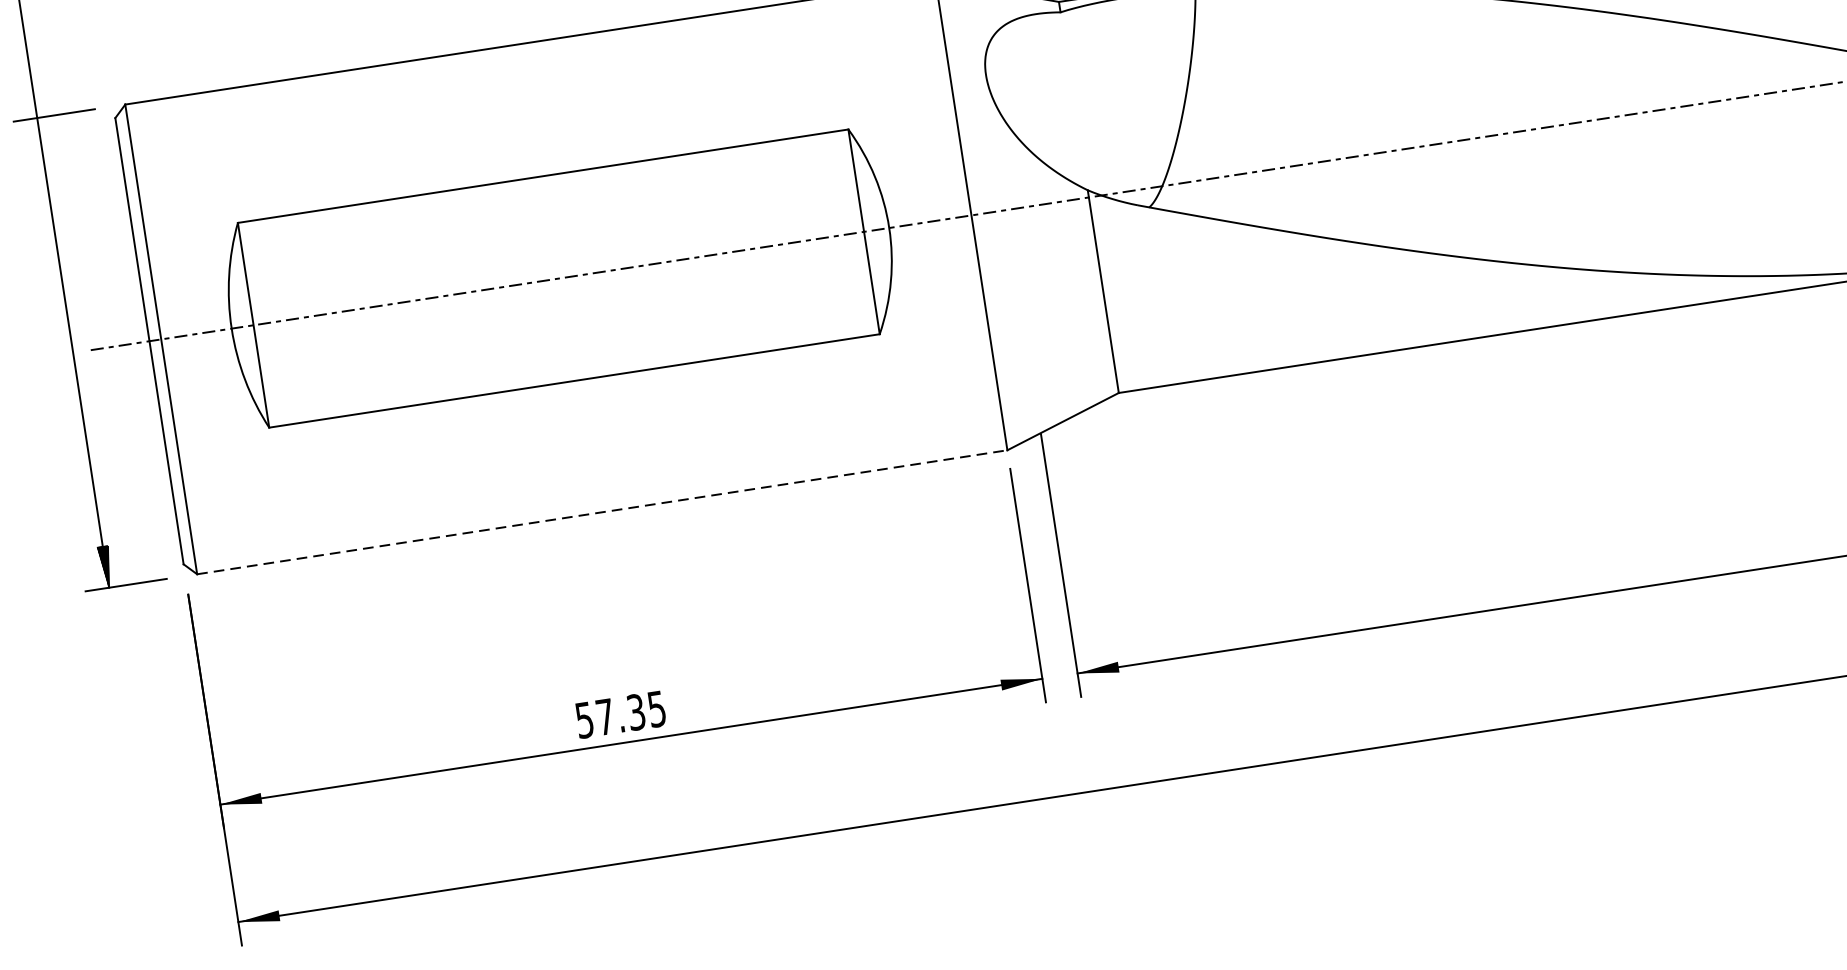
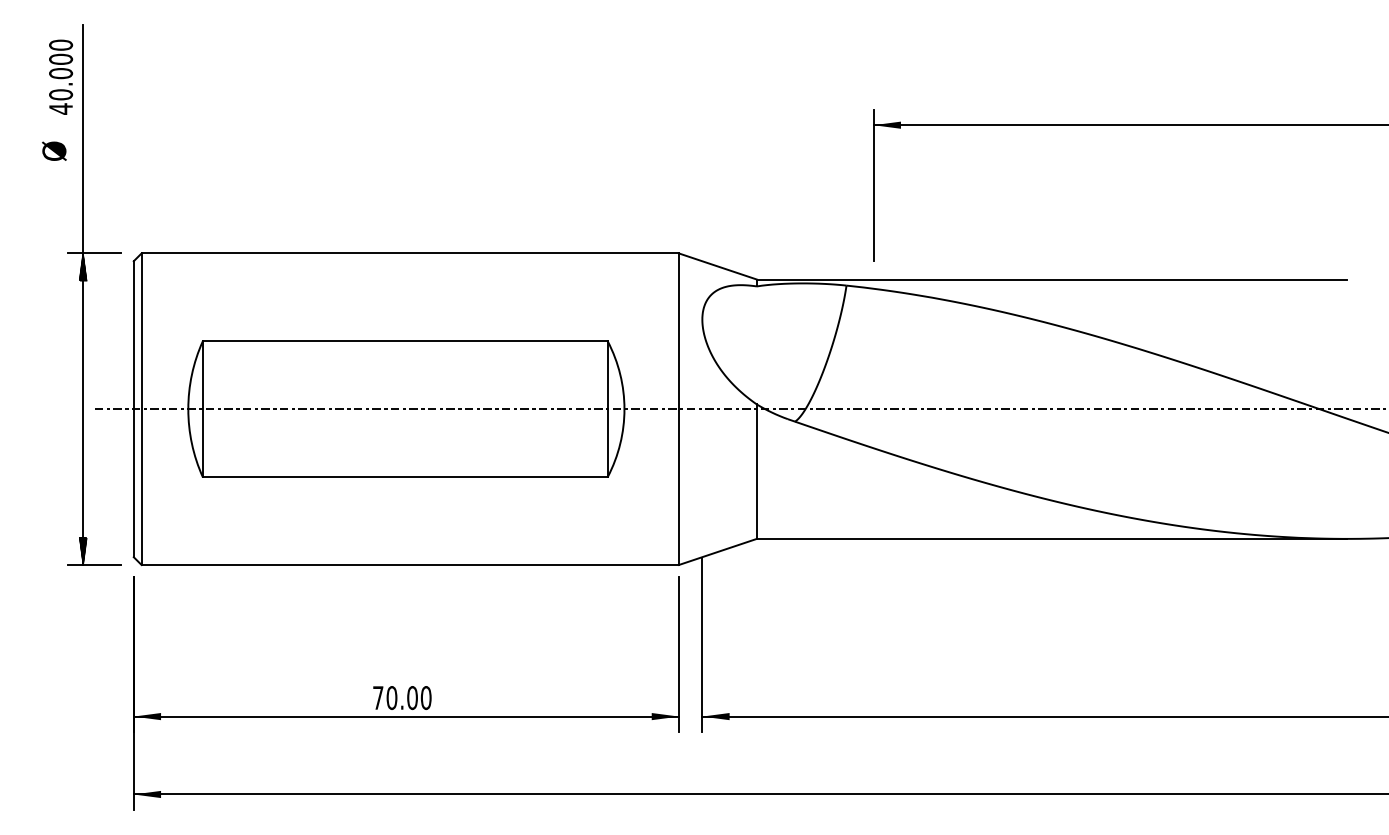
hatch: (39, 137) -> (82, 266), added
line: (602, 511) -> (410, 564), dashed -> solid
text: (621, 715) -> (402, 698), 57.35 -> 70.00

